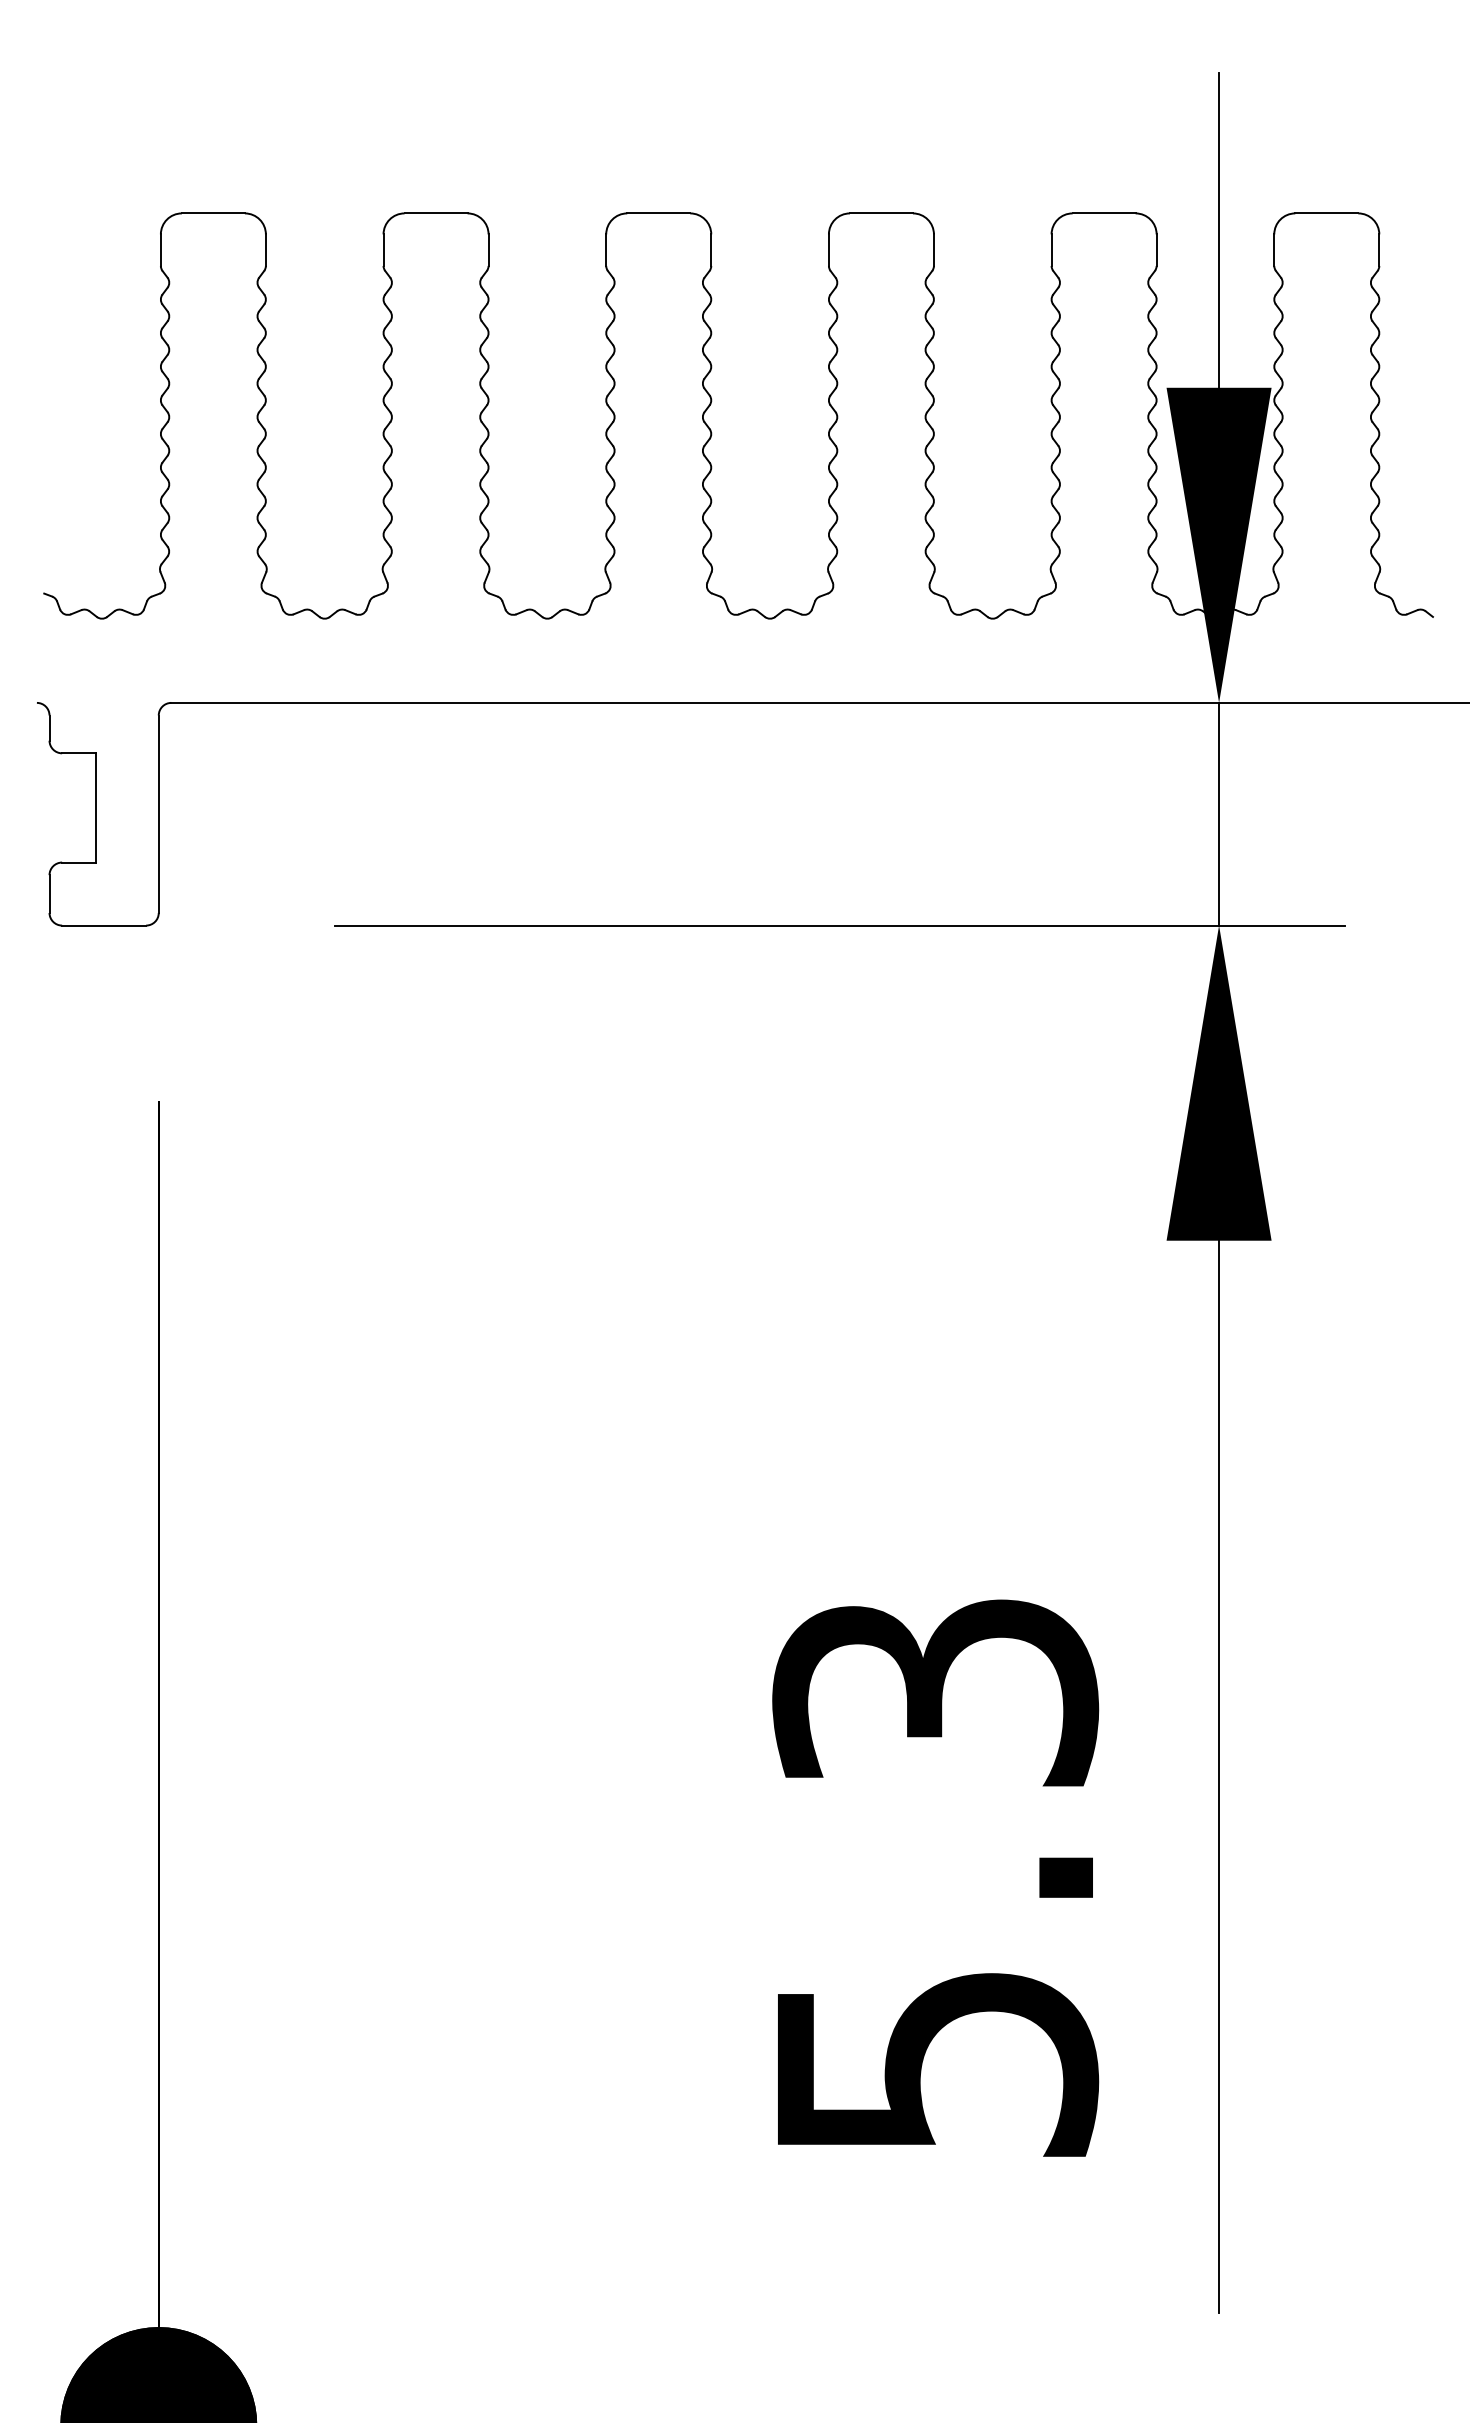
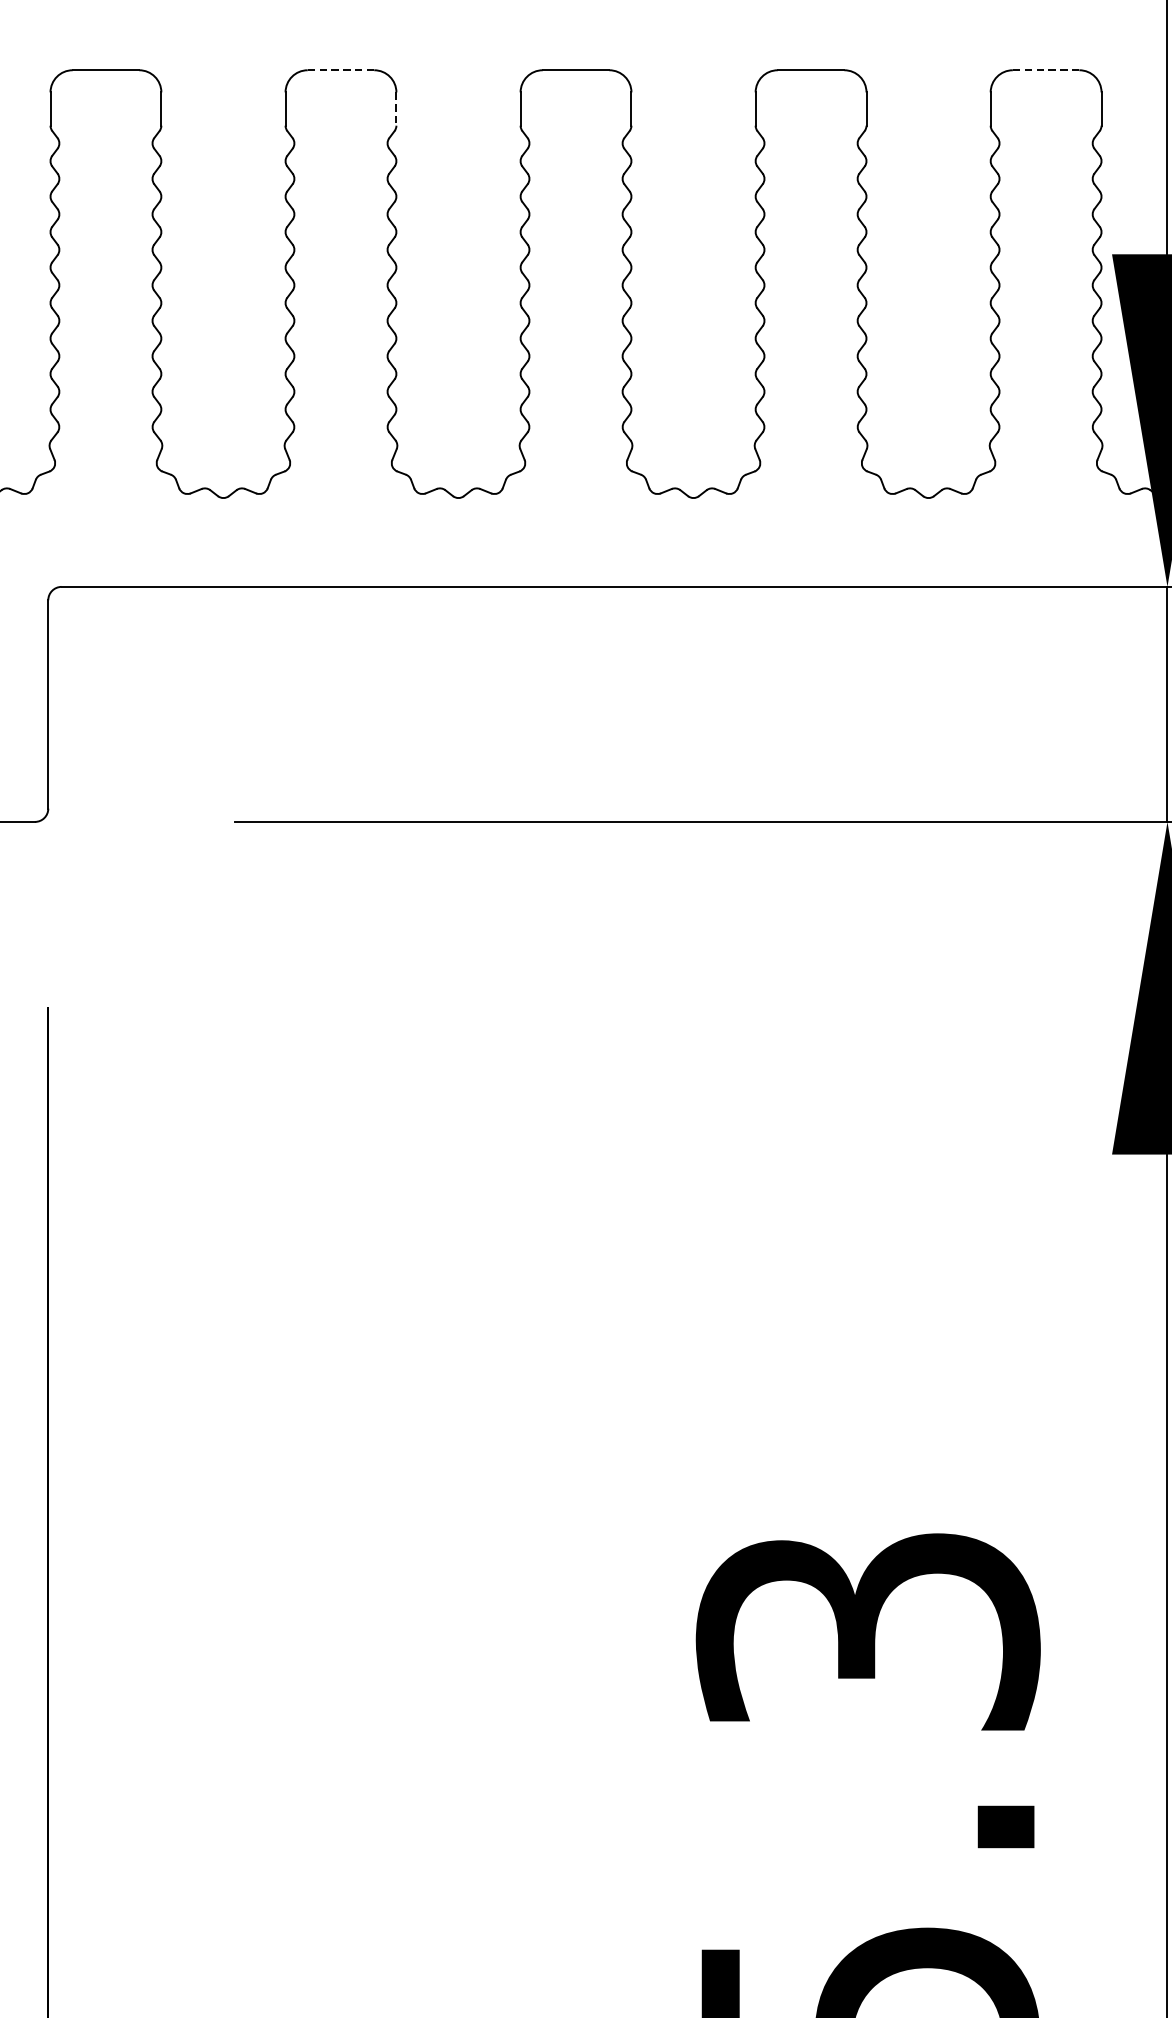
line: (436, 213) -> (341, 70), solid -> dashed
line: (1104, 213) -> (1046, 70), solid -> dashed
line: (488, 250) -> (396, 109), solid -> dashed

